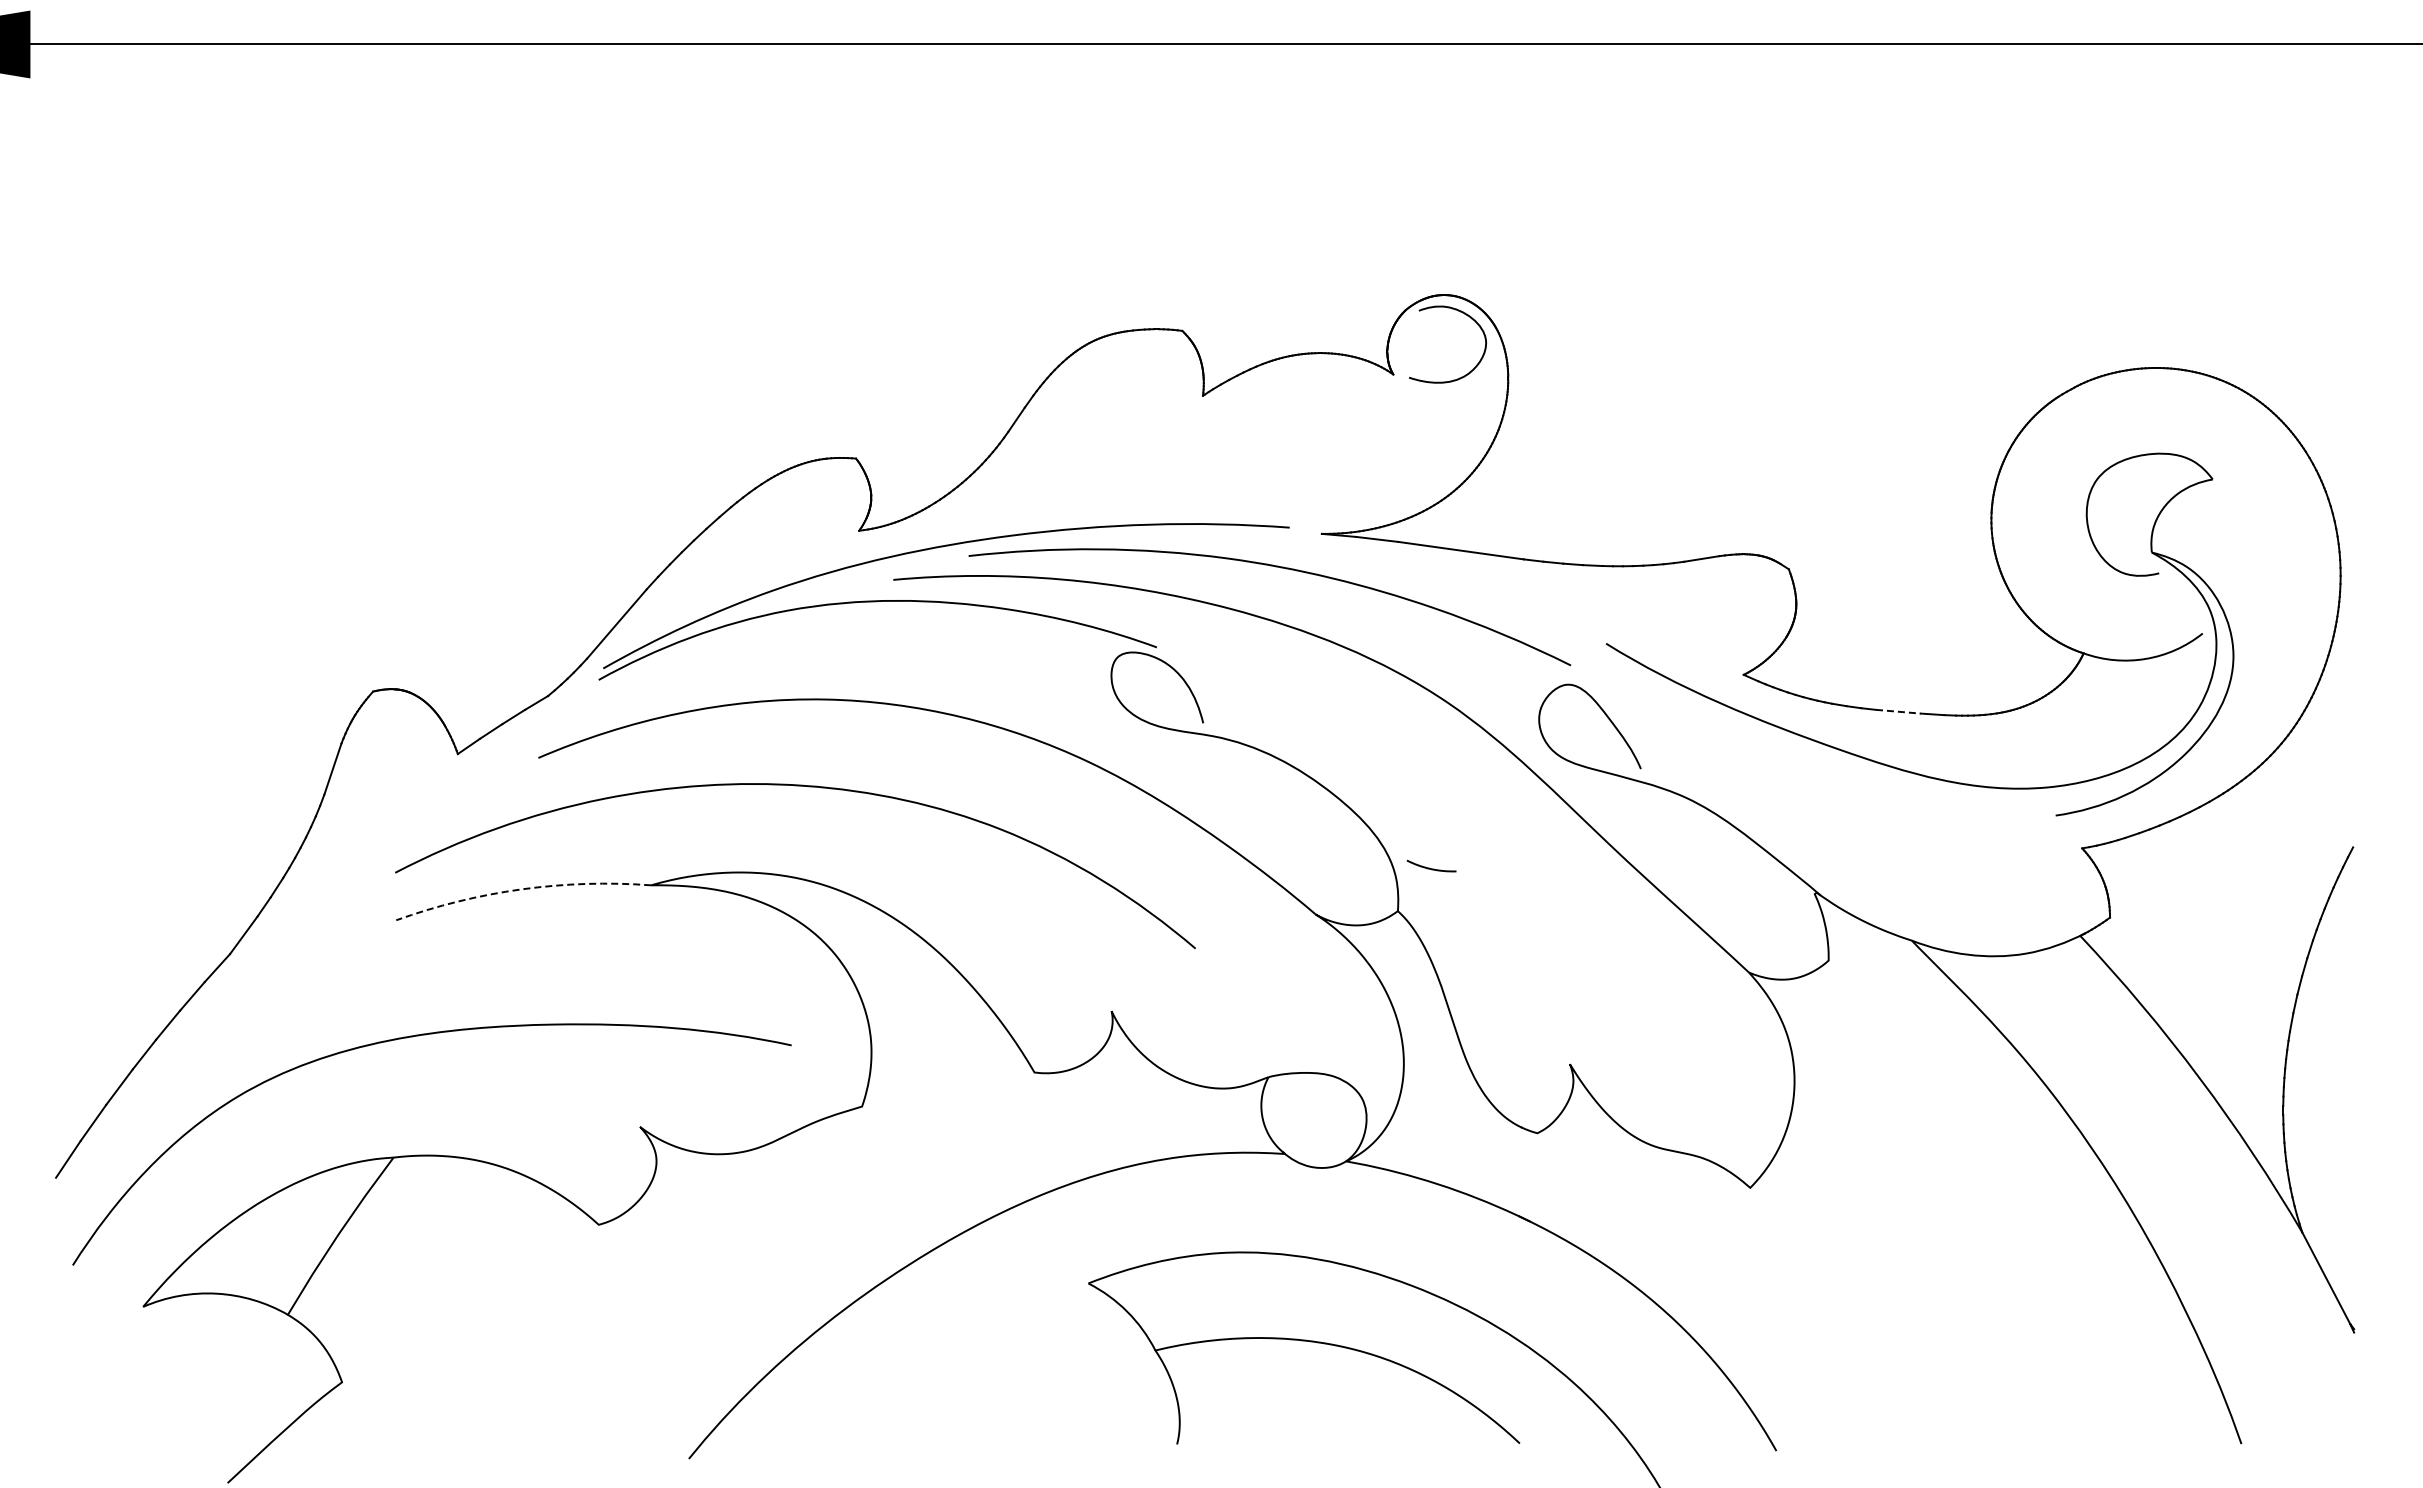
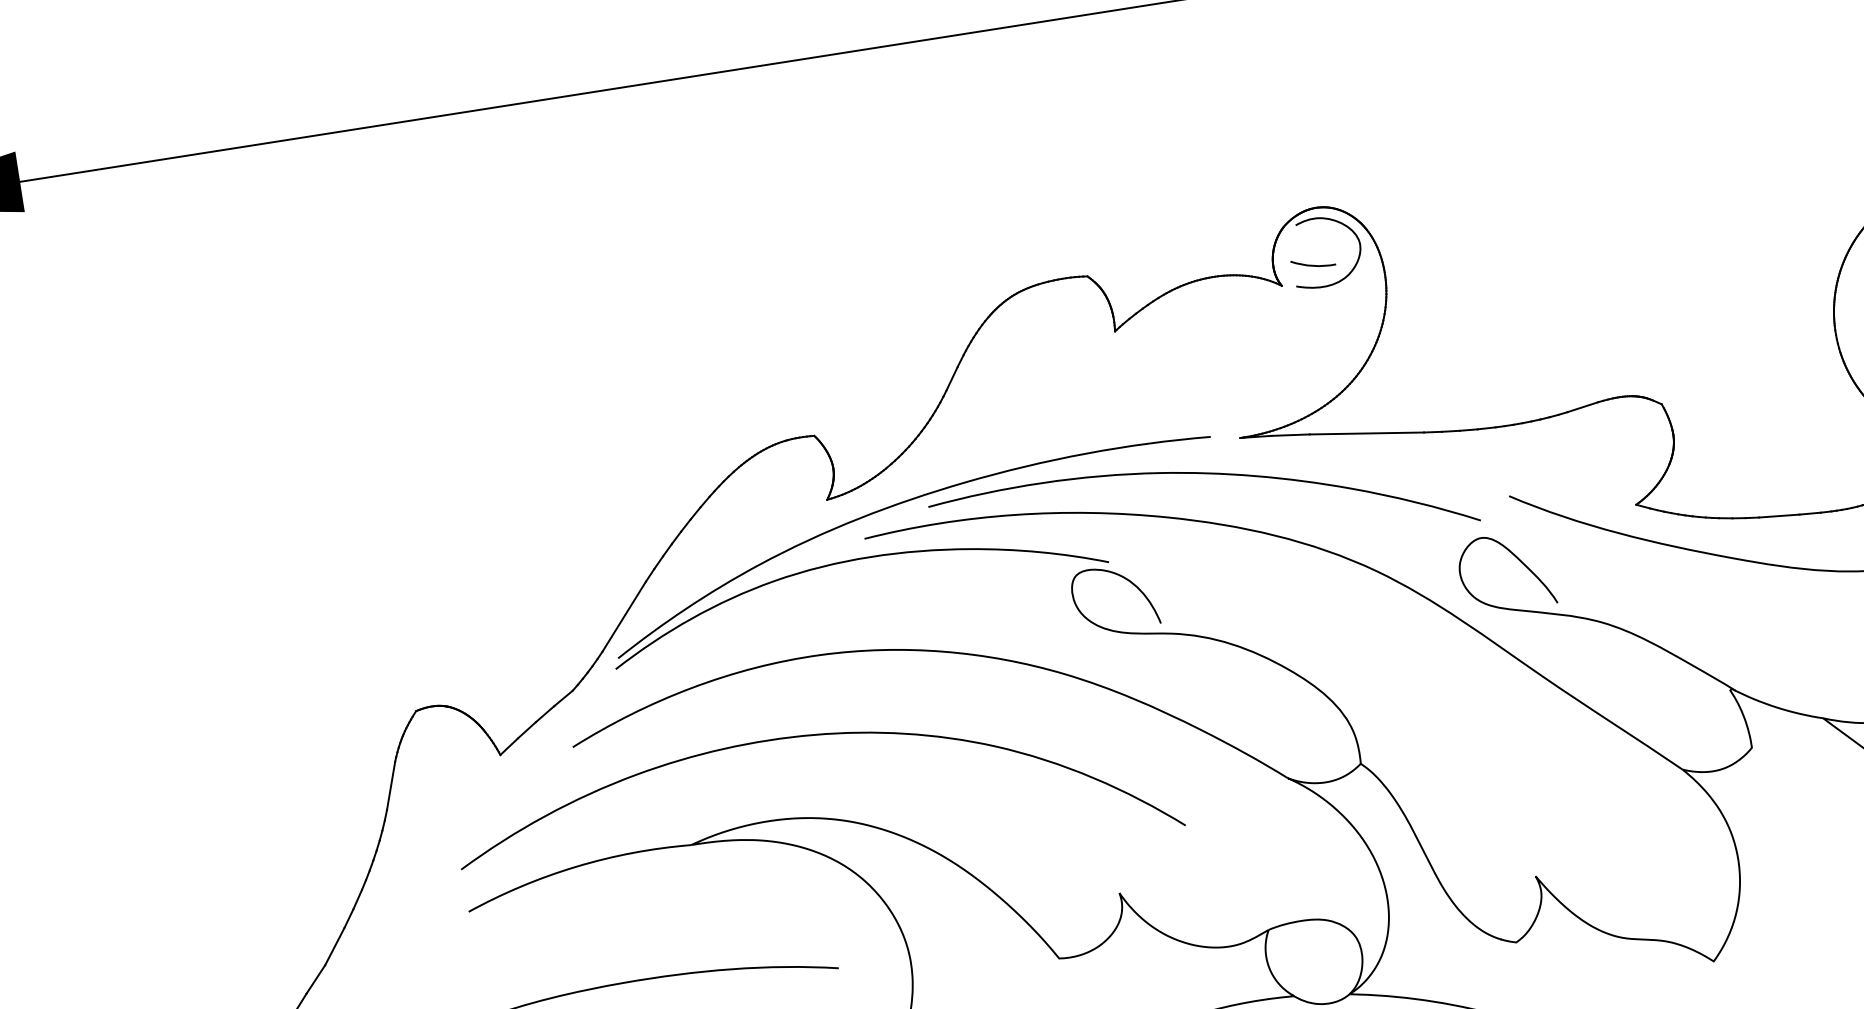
line: (1898, 711) -> (1779, 515), dashed -> solid
arc: (1429, 867) -> (1311, 264), moved
arc: (521, 889) -> (576, 866), dashed -> solid

